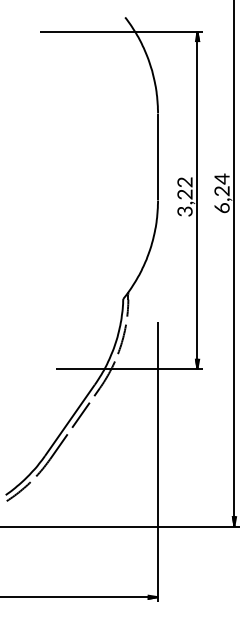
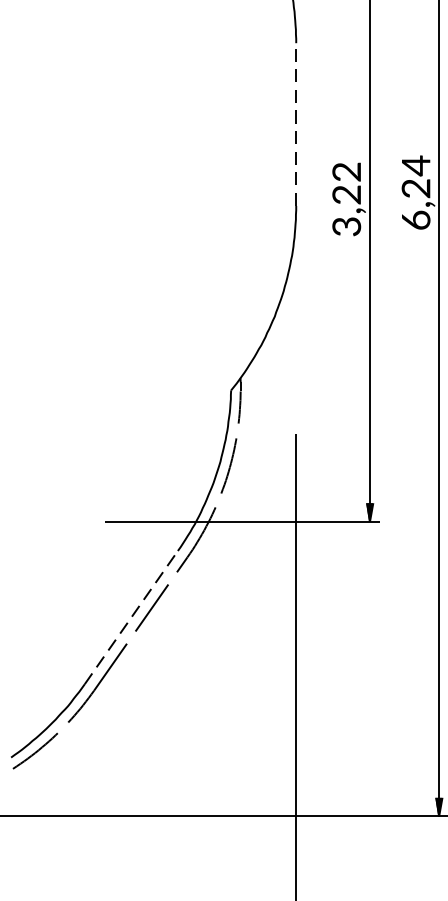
line: (158, 156) -> (297, 123), solid -> dashed
line: (70, 419) -> (132, 615), solid -> dashed

